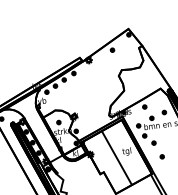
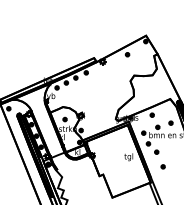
line: (116, 157) -> (117, 161), removed

